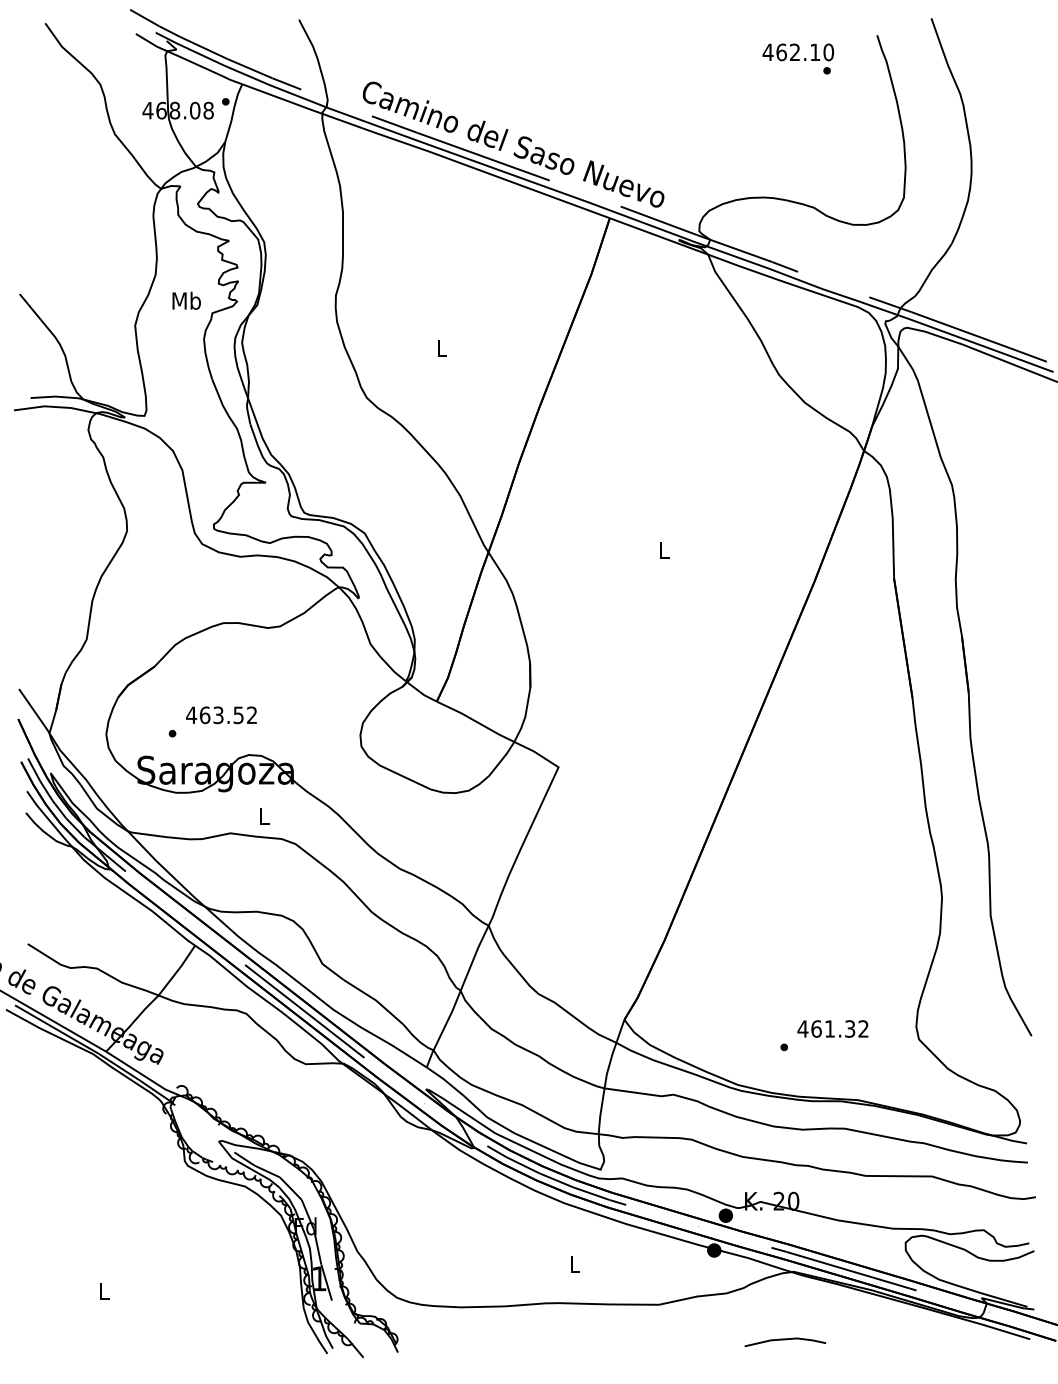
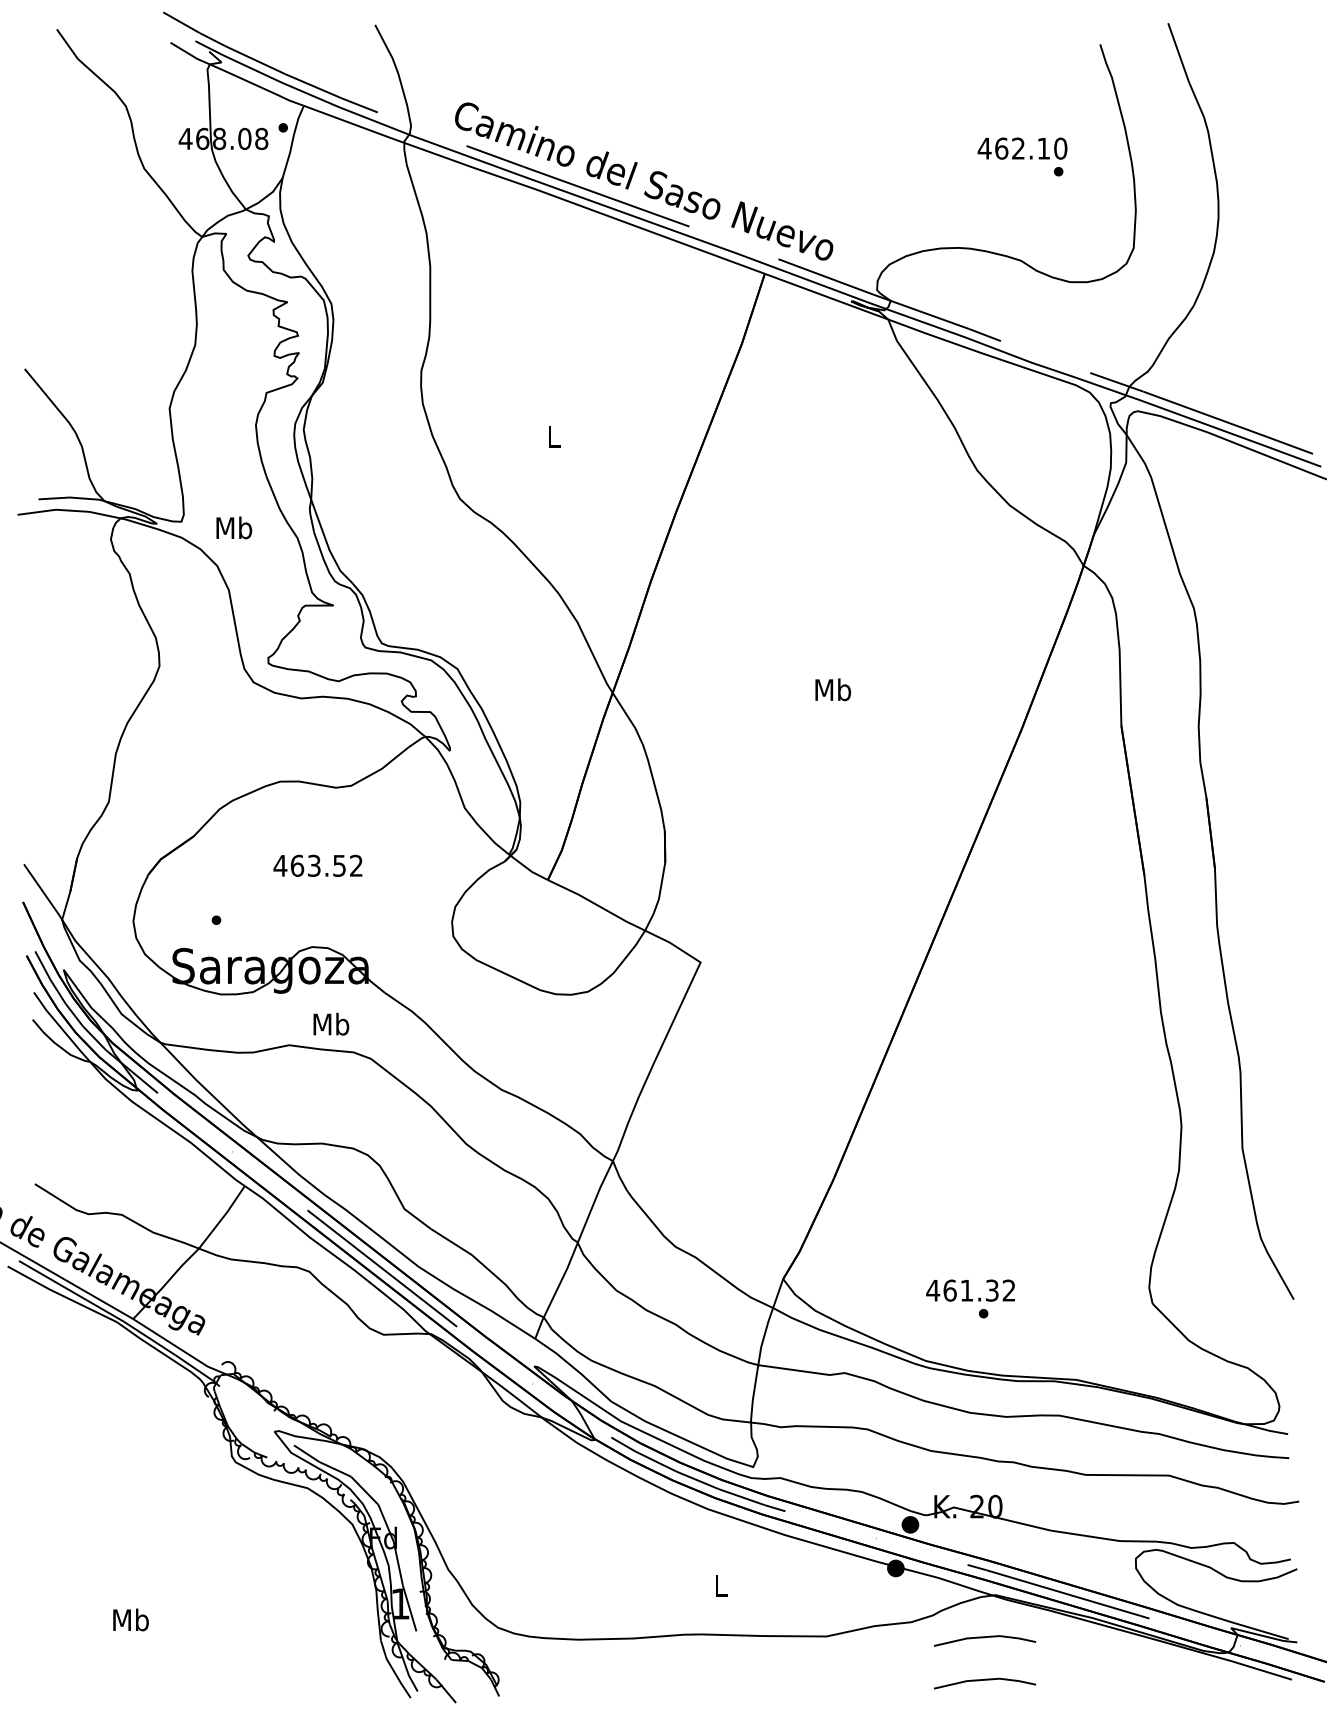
text: (797, 58) -> (1021, 156), moved
text: (186, 300) -> (233, 527), moved
text: (664, 549) -> (833, 689), L -> Mb
text: (221, 715) -> (317, 866), moved
text: (264, 816) -> (331, 1024), L -> Mb
text: (832, 1028) -> (970, 1290), moved
text: (104, 1291) -> (131, 1619), L -> Mb
line: (785, 1306) -> (985, 1638), added

